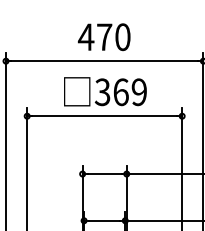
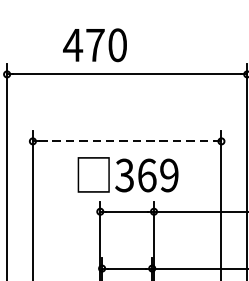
text: (104, 37) -> (95, 45), moved
text: (105, 91) -> (128, 174), moved
line: (105, 116) -> (128, 141), solid -> dashed

